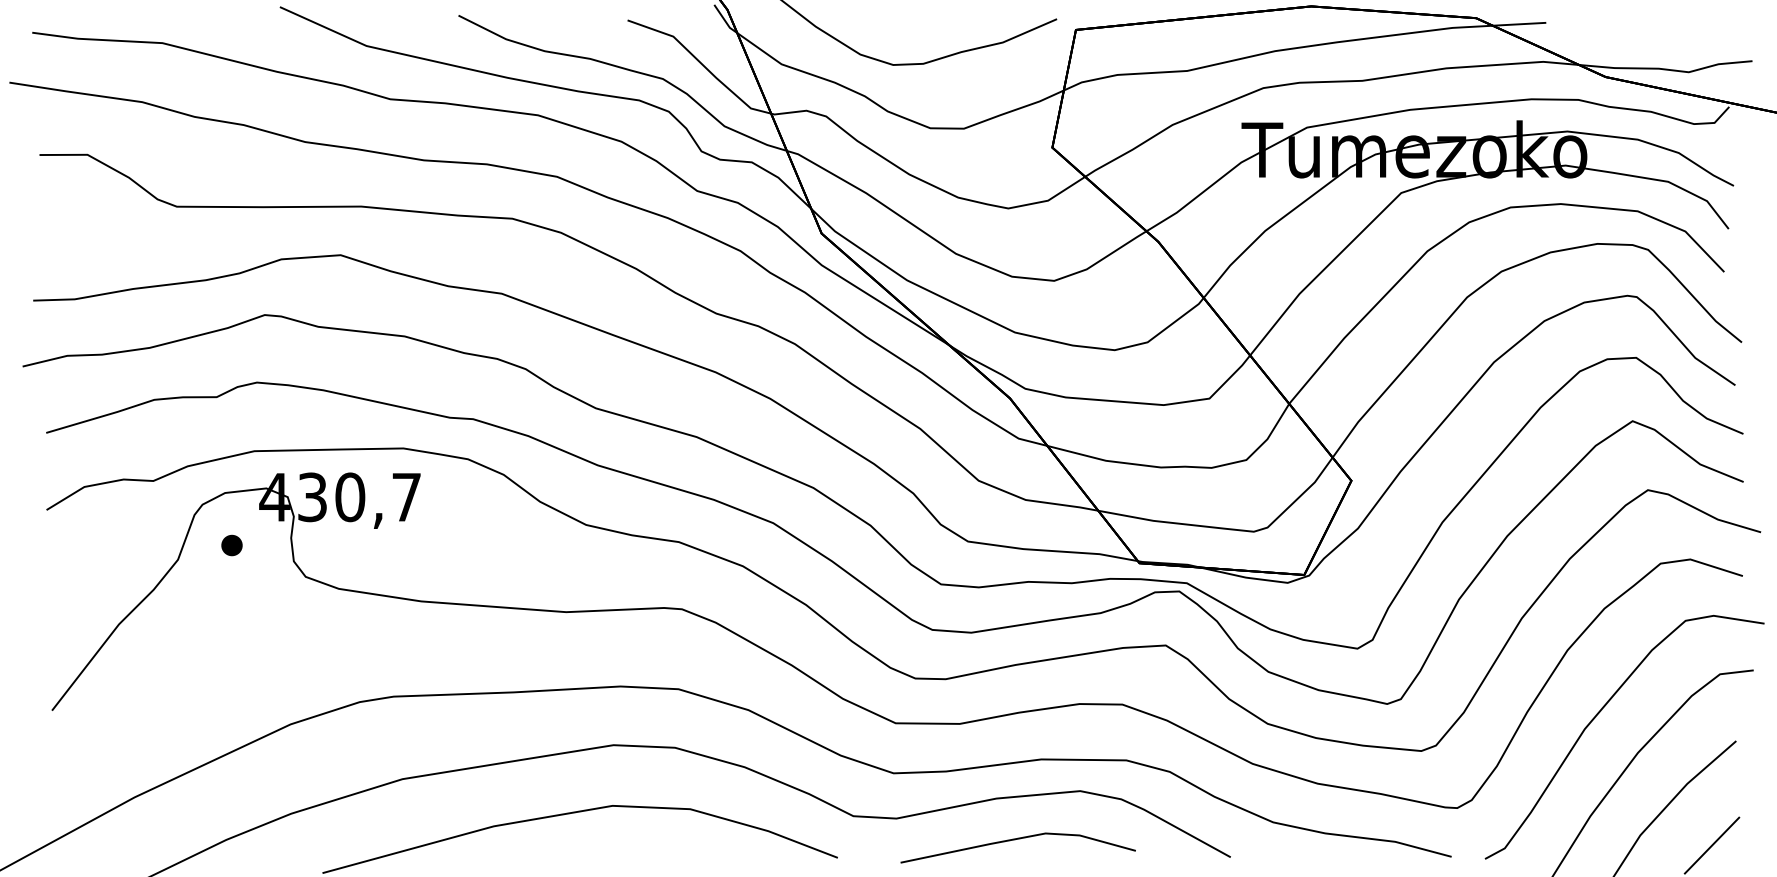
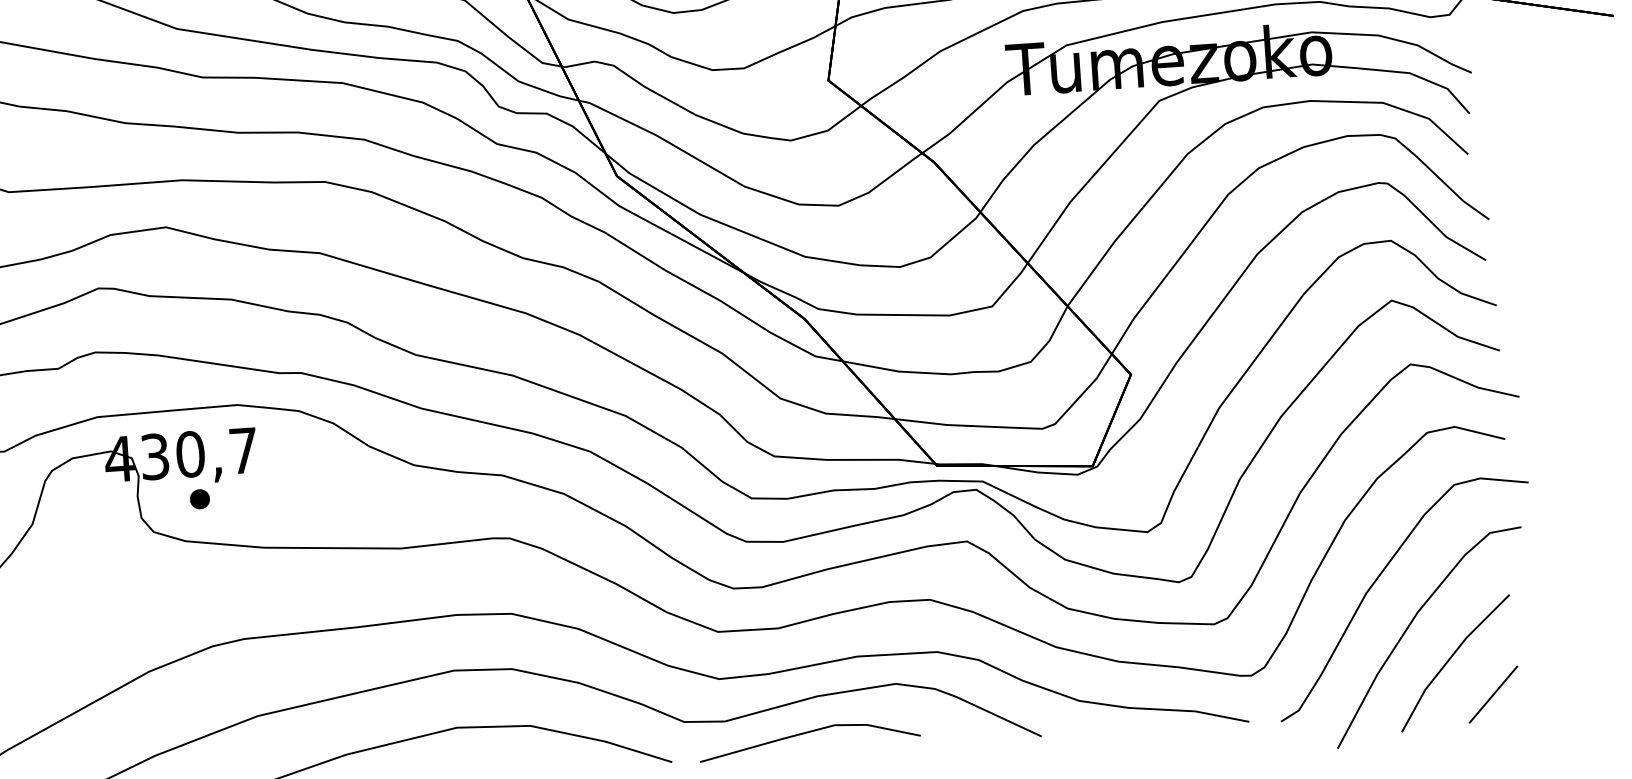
part: (231, 545) -> (199, 499), moved
line: (1015, 840) -> (806, 733), moved

